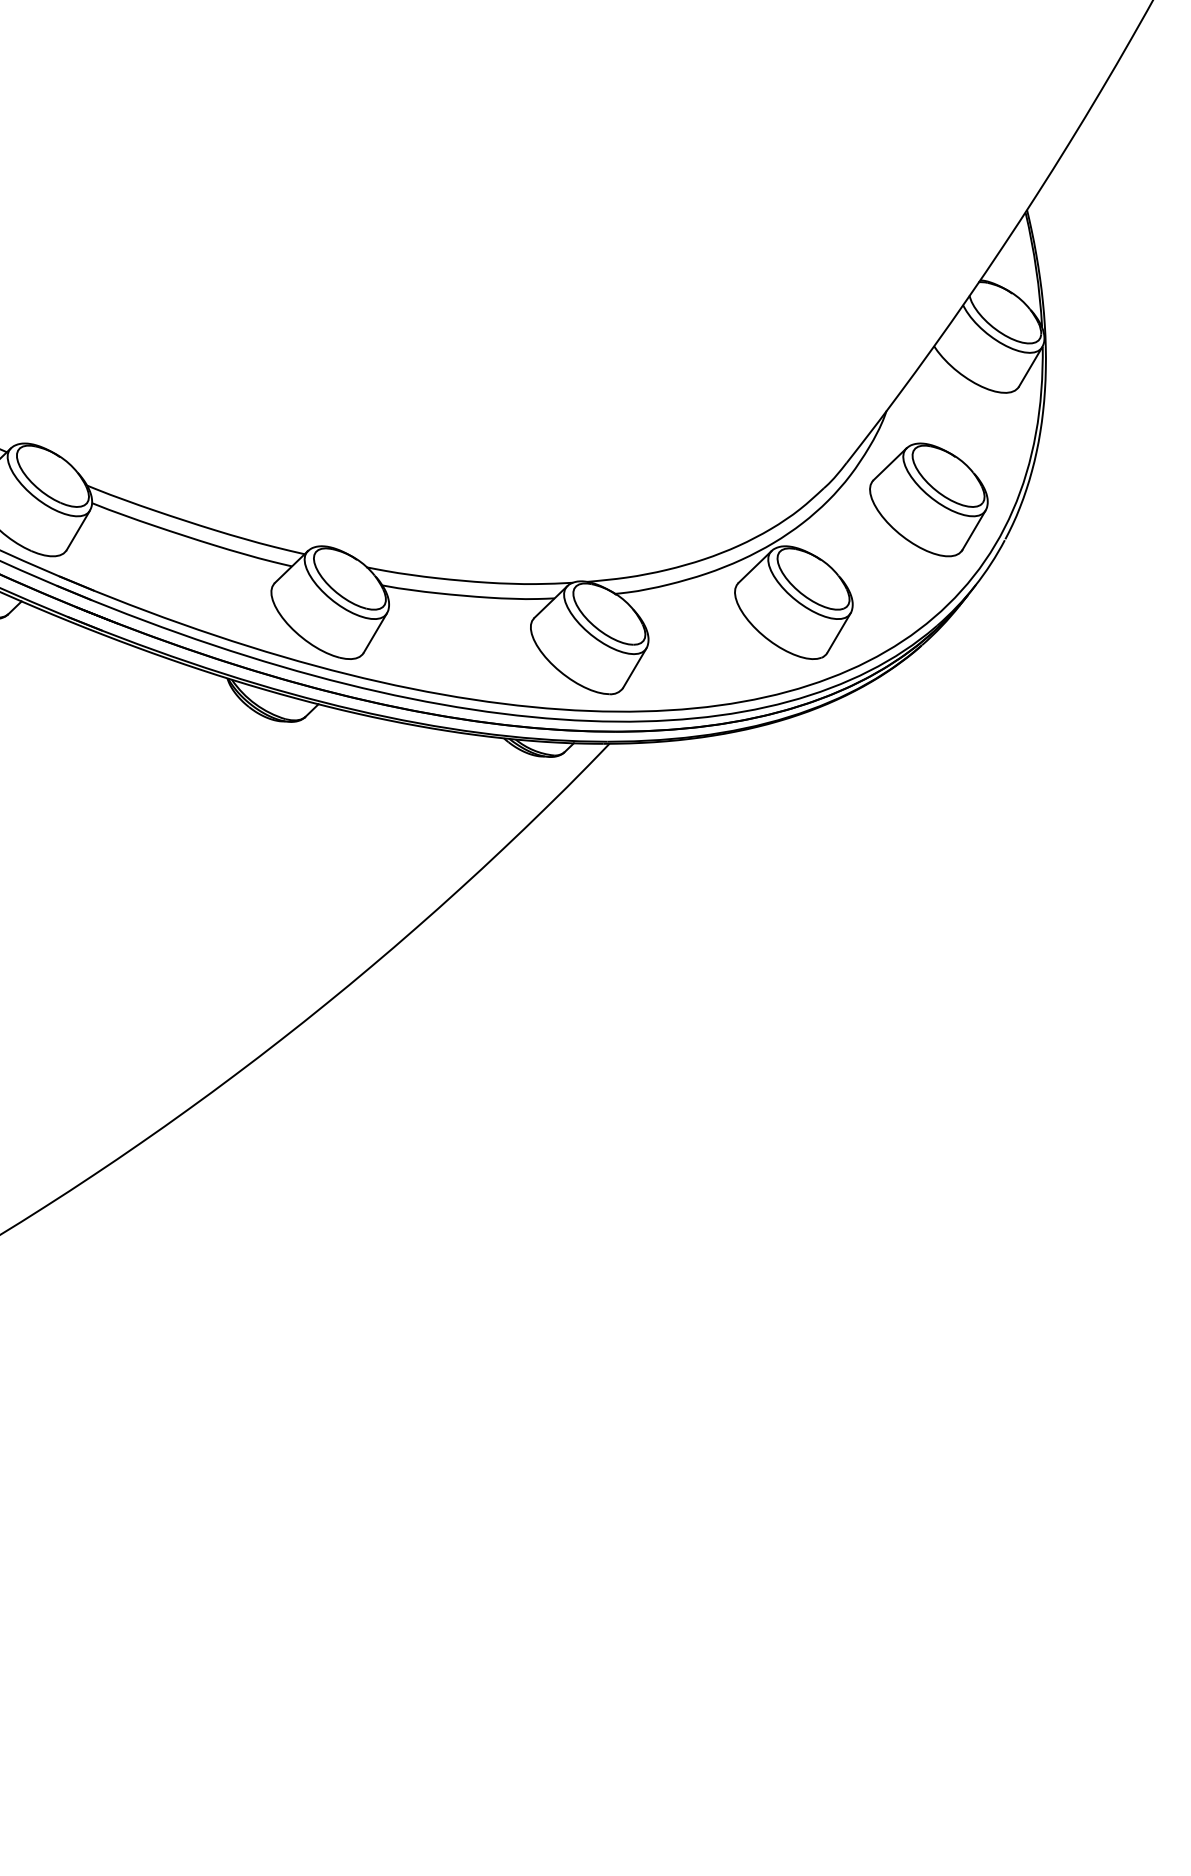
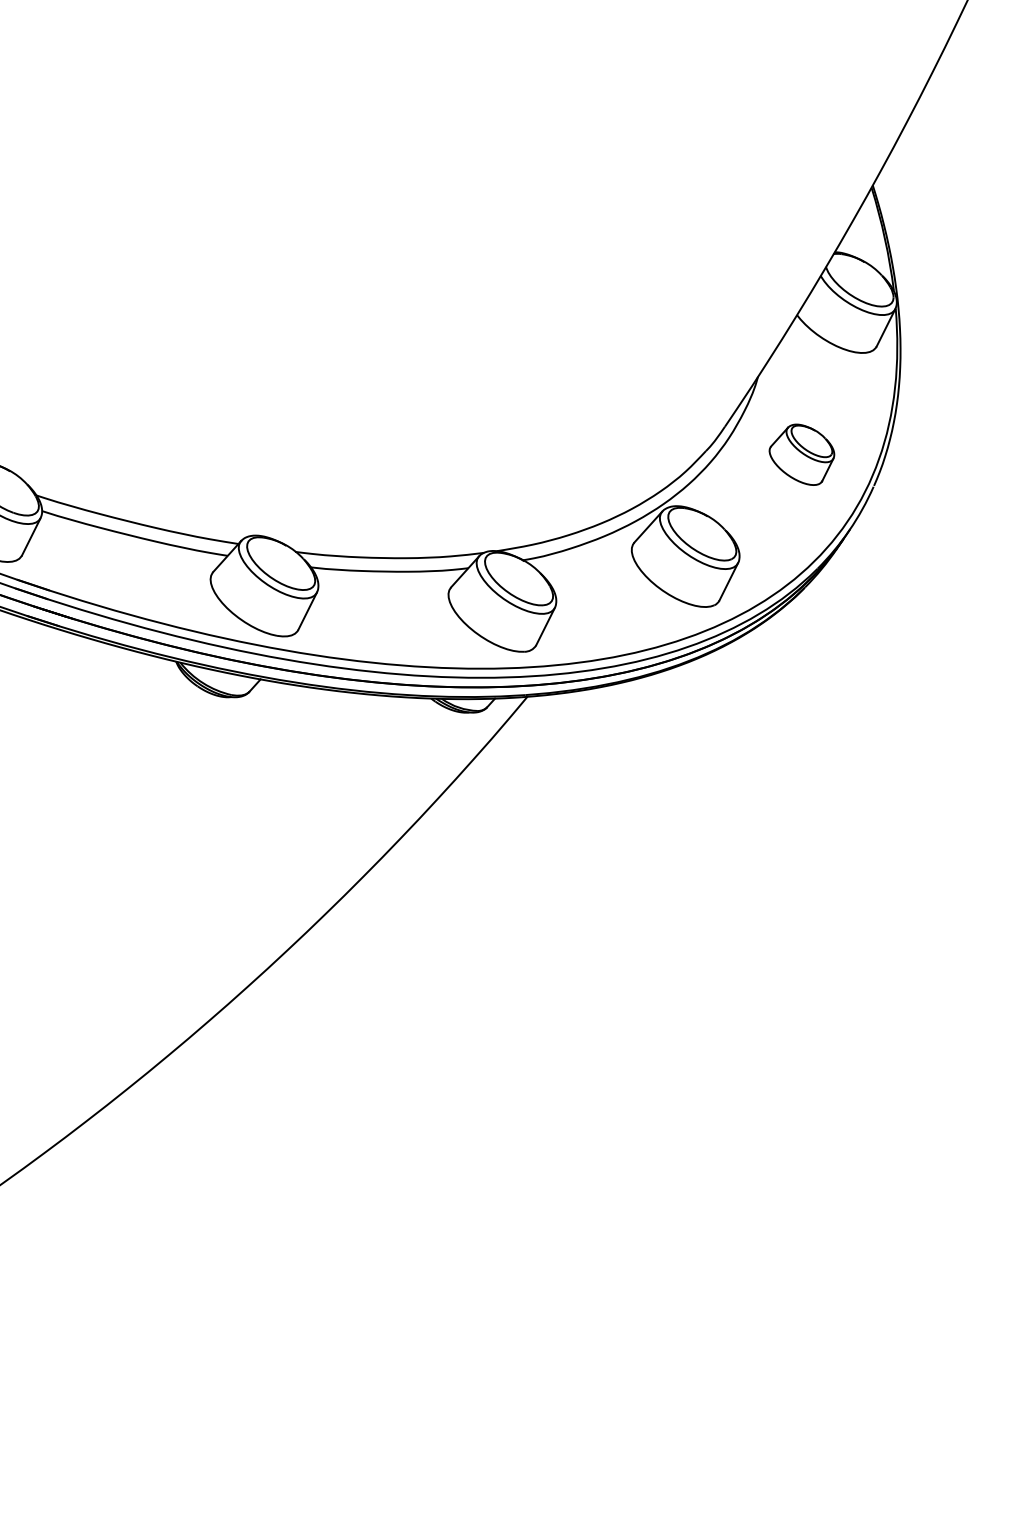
part: (928, 499) -> (801, 454), size x0.6

